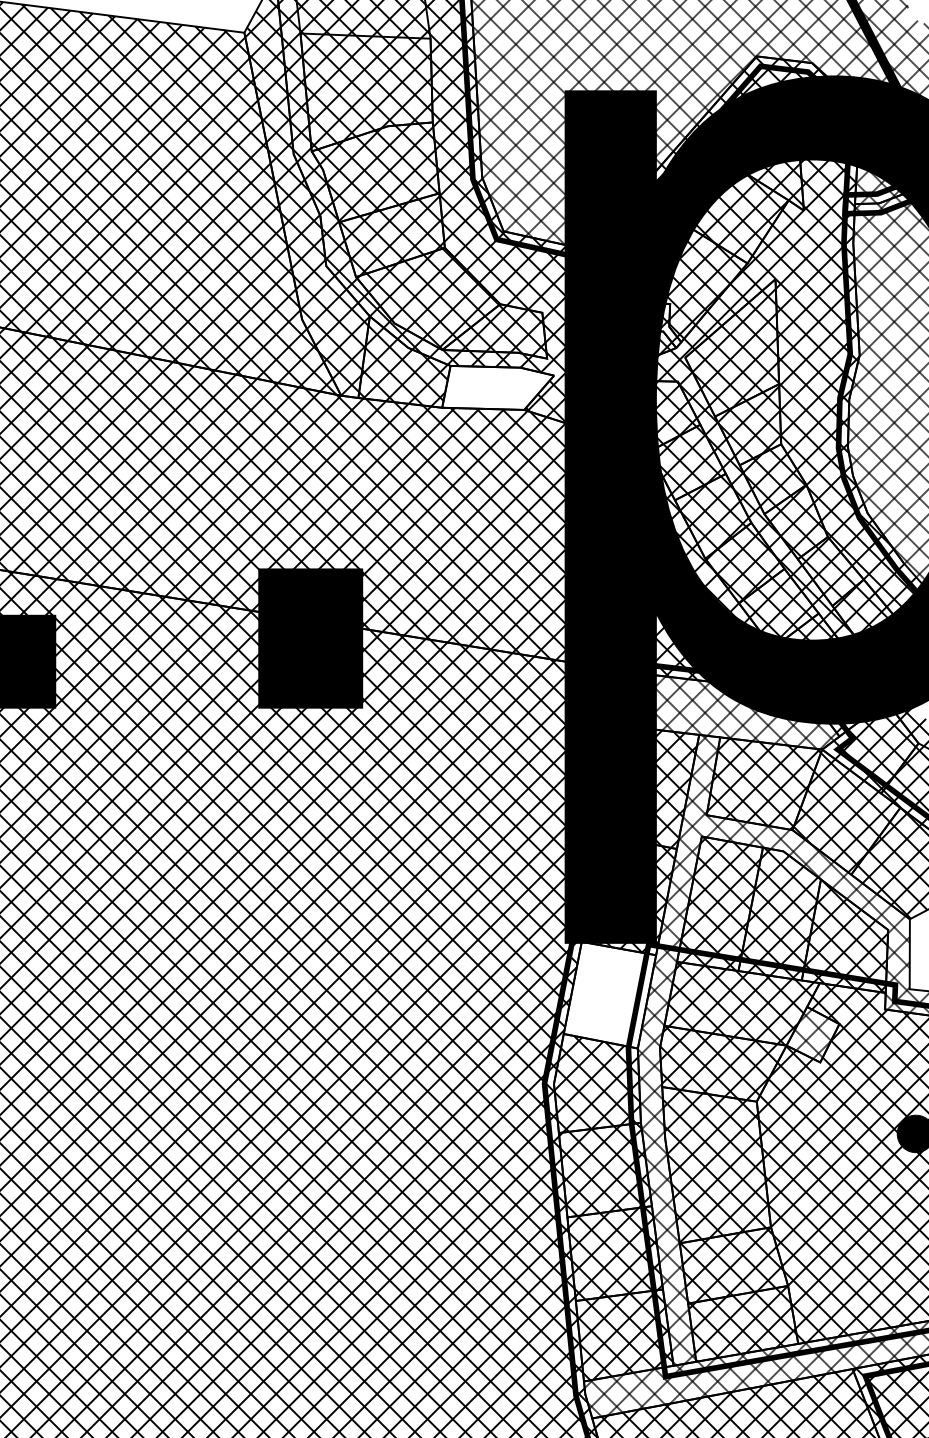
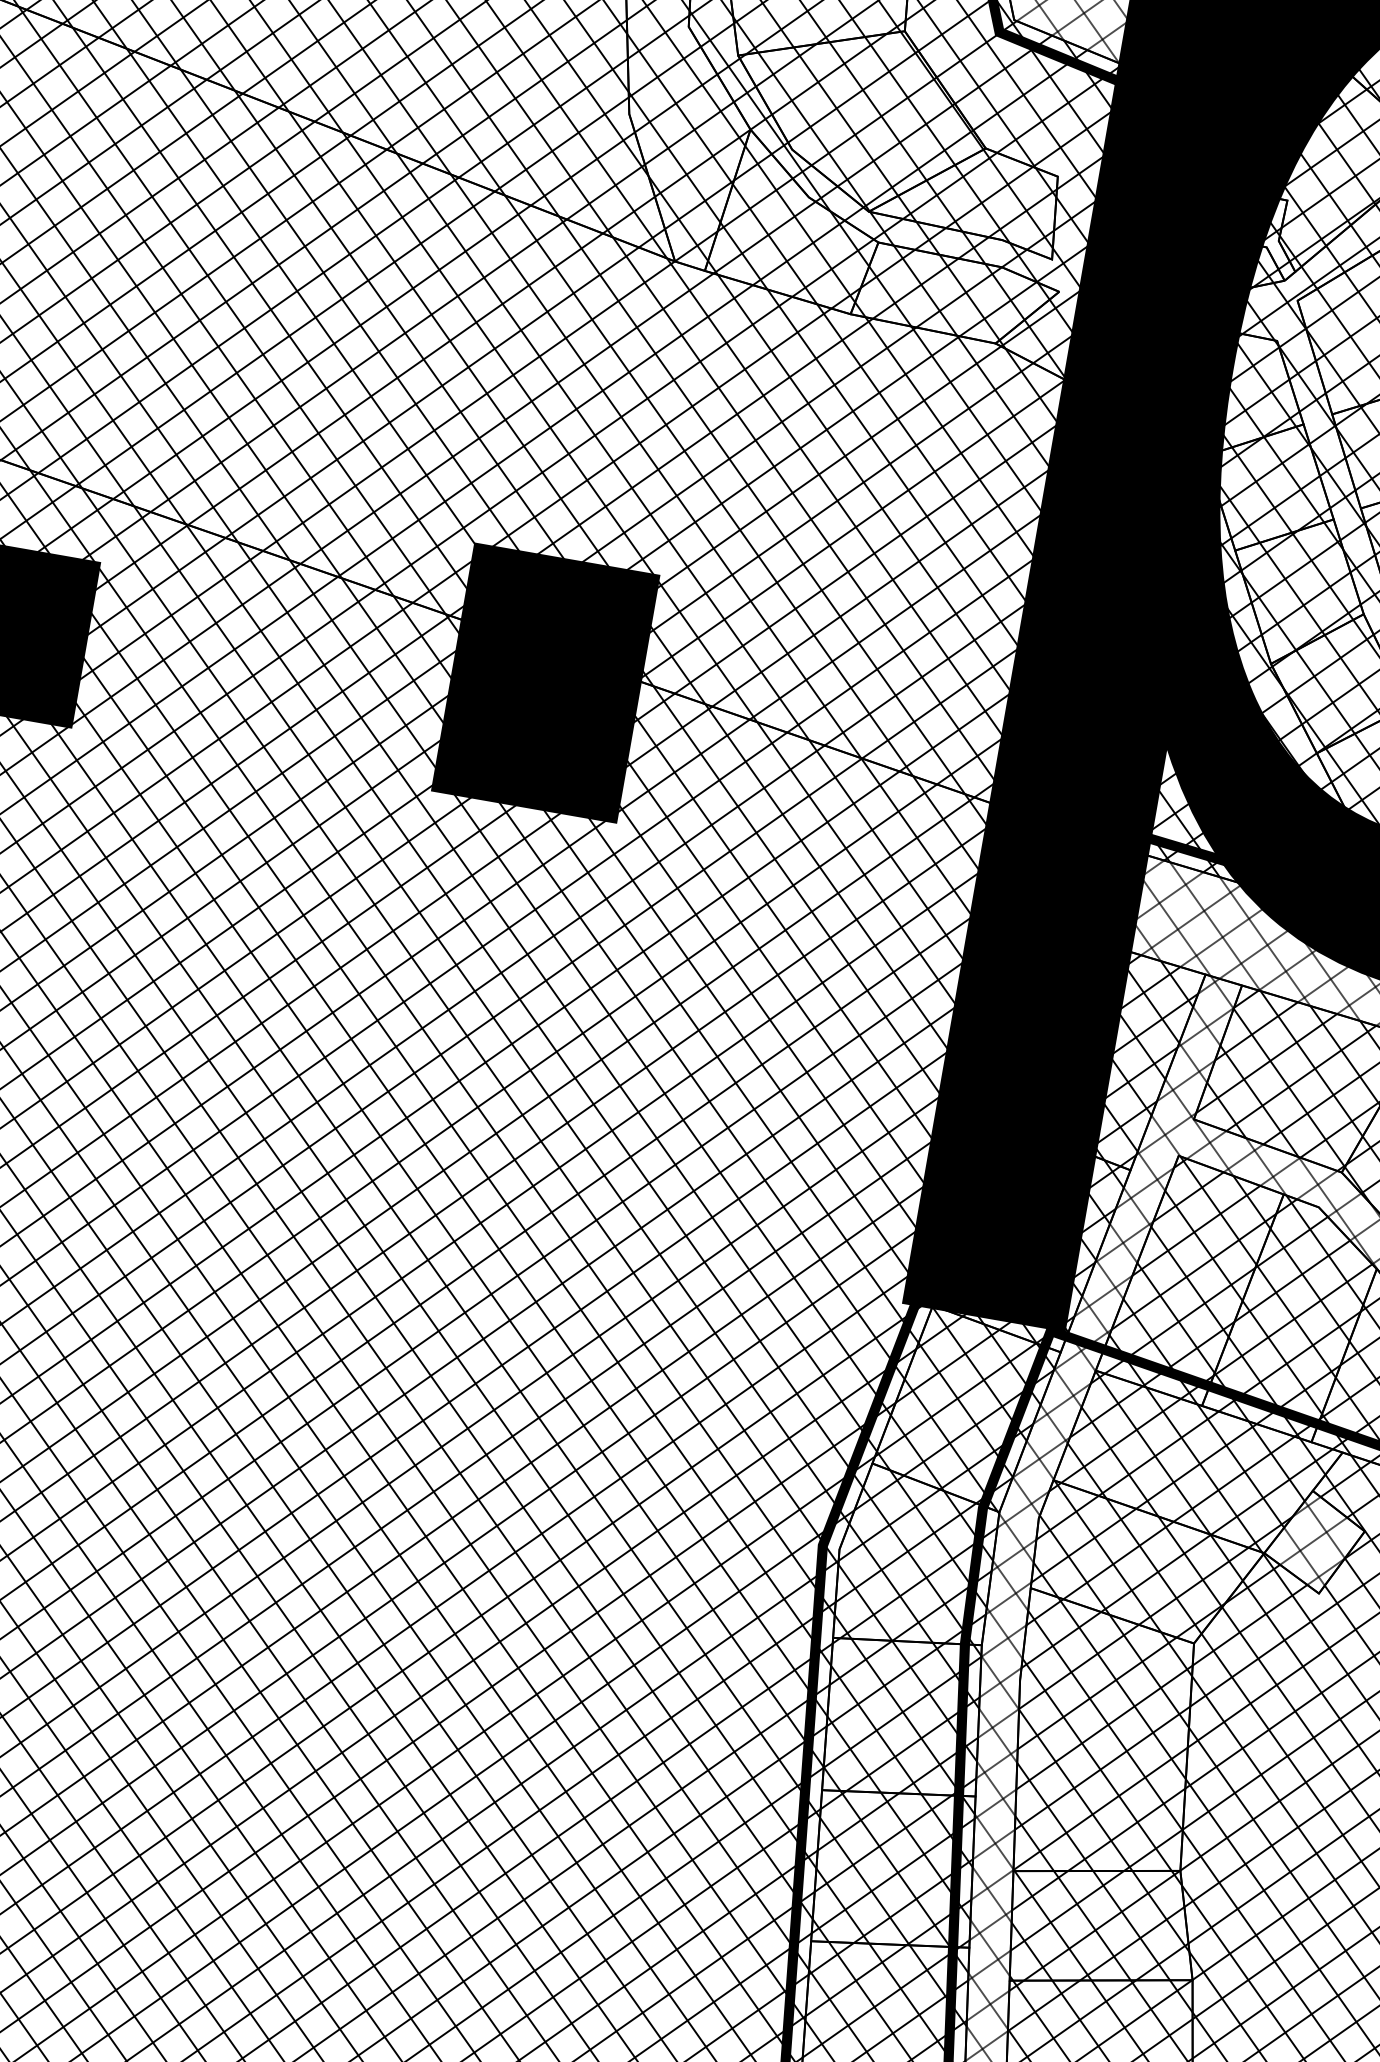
hatch: (496, 387) -> (953, 295), added
hatch: (609, 995) -> (965, 1409), added

